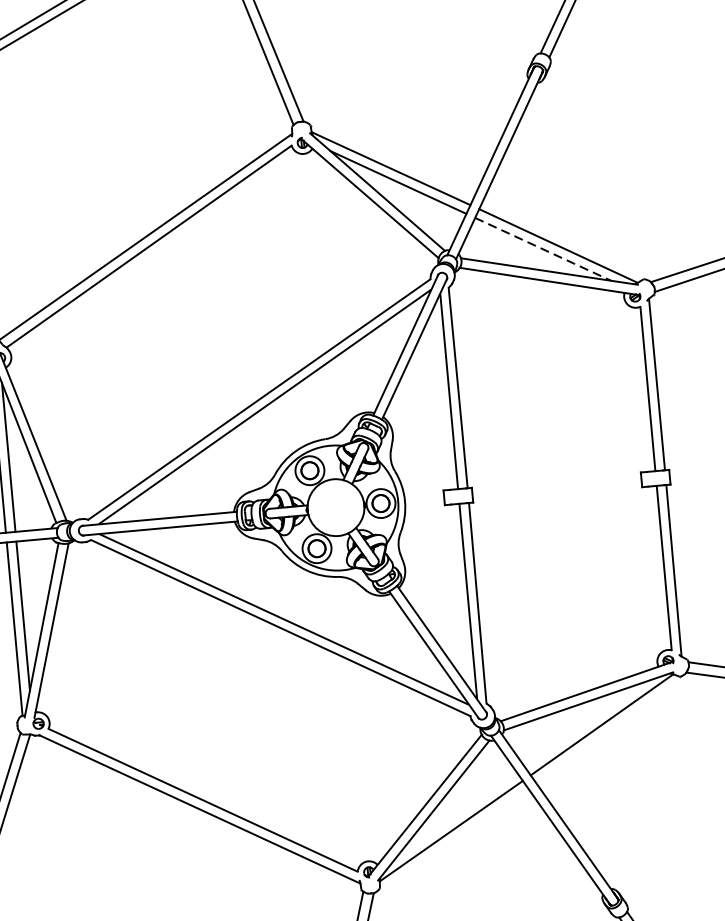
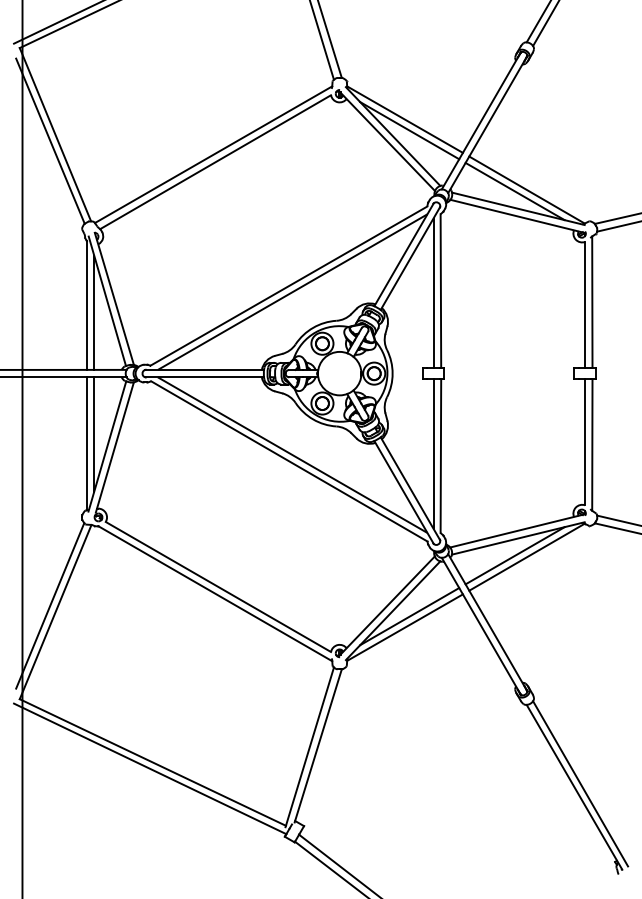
line: (543, 249) -> (515, 191), dashed -> solid
line: (585, 724) -> (514, 555), added
line: (455, 816) -> (409, 616), added

